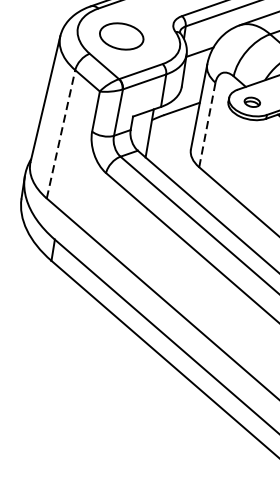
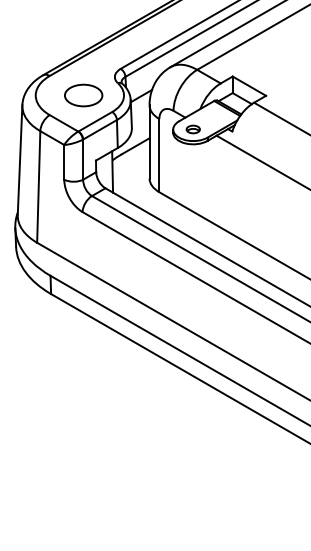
part: (121, 36) -> (83, 95), moved
line: (207, 124) -> (159, 155), dashed -> solid
line: (60, 133) -> (38, 186), dashed -> solid

